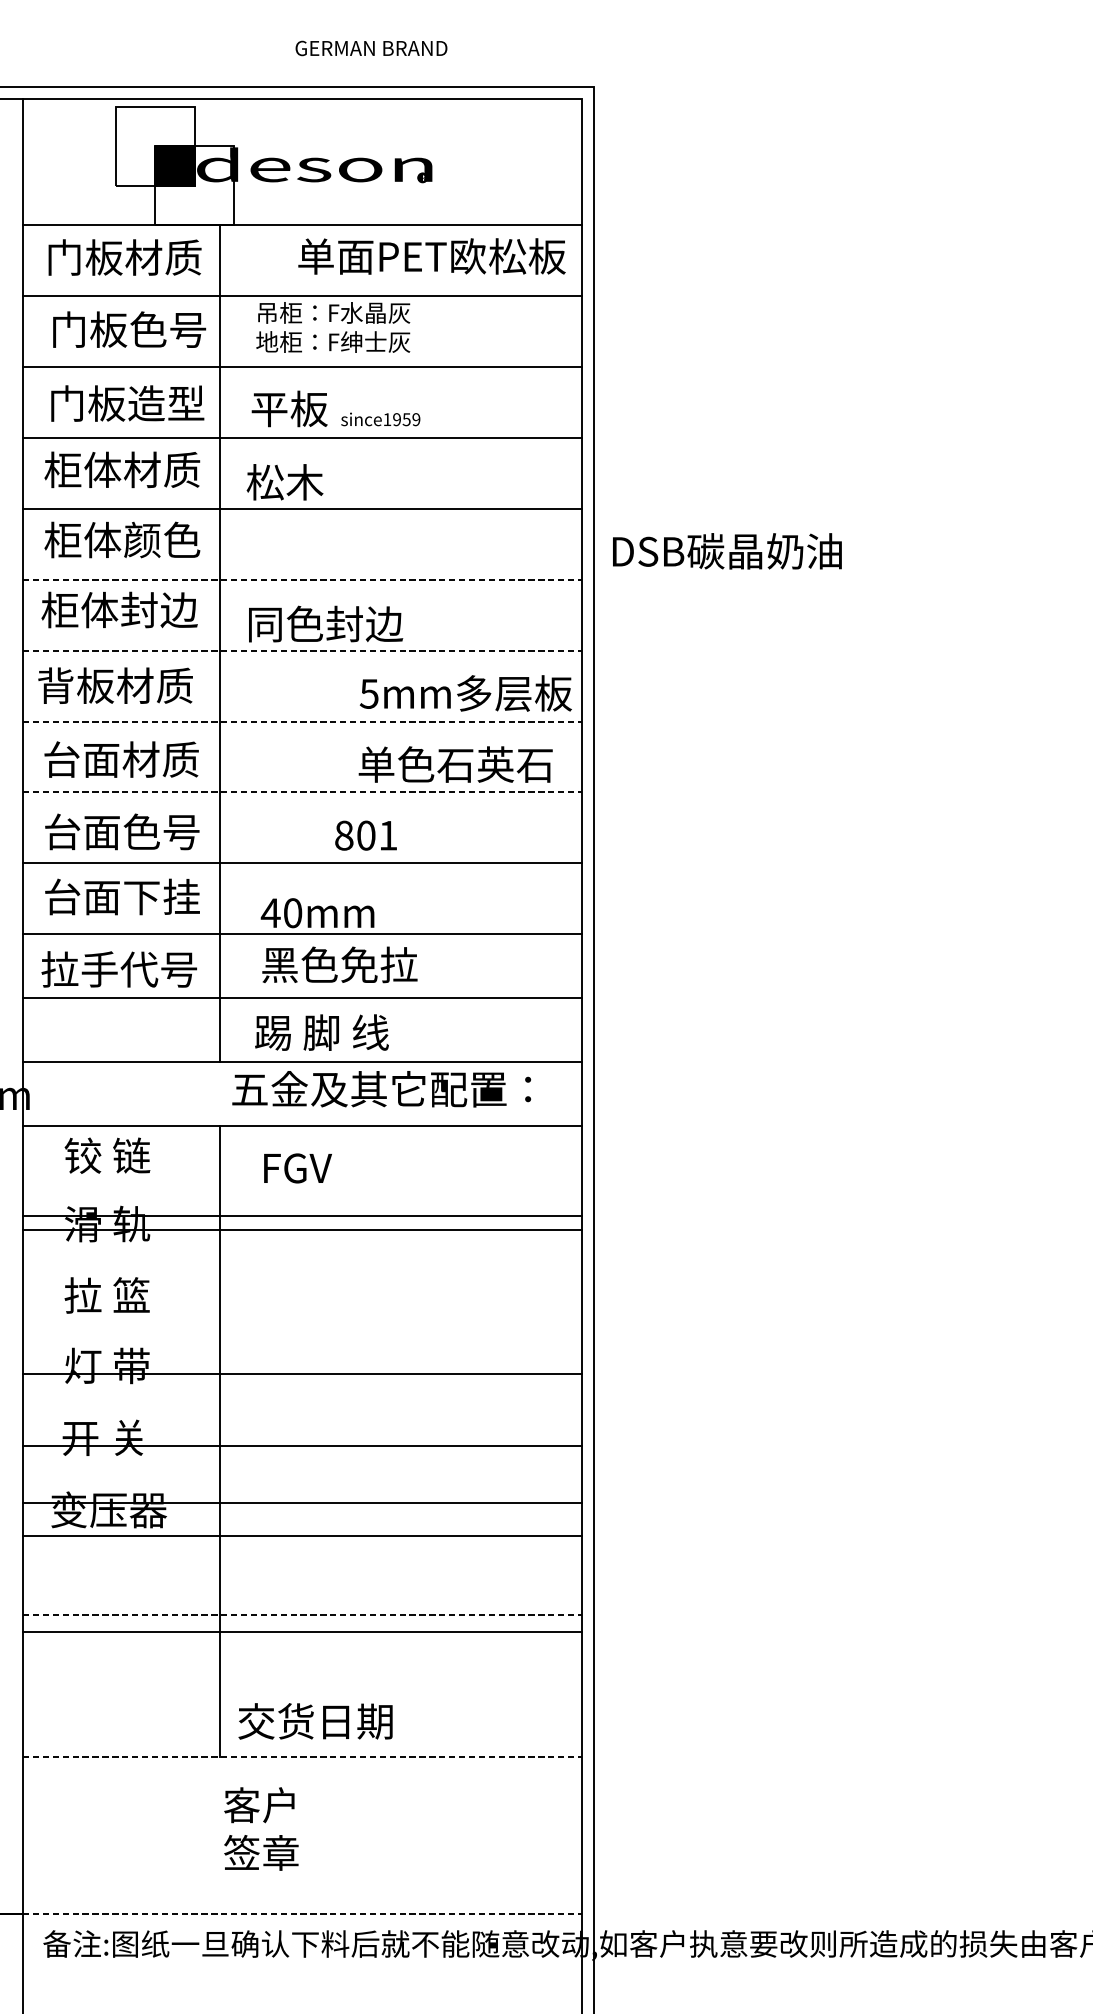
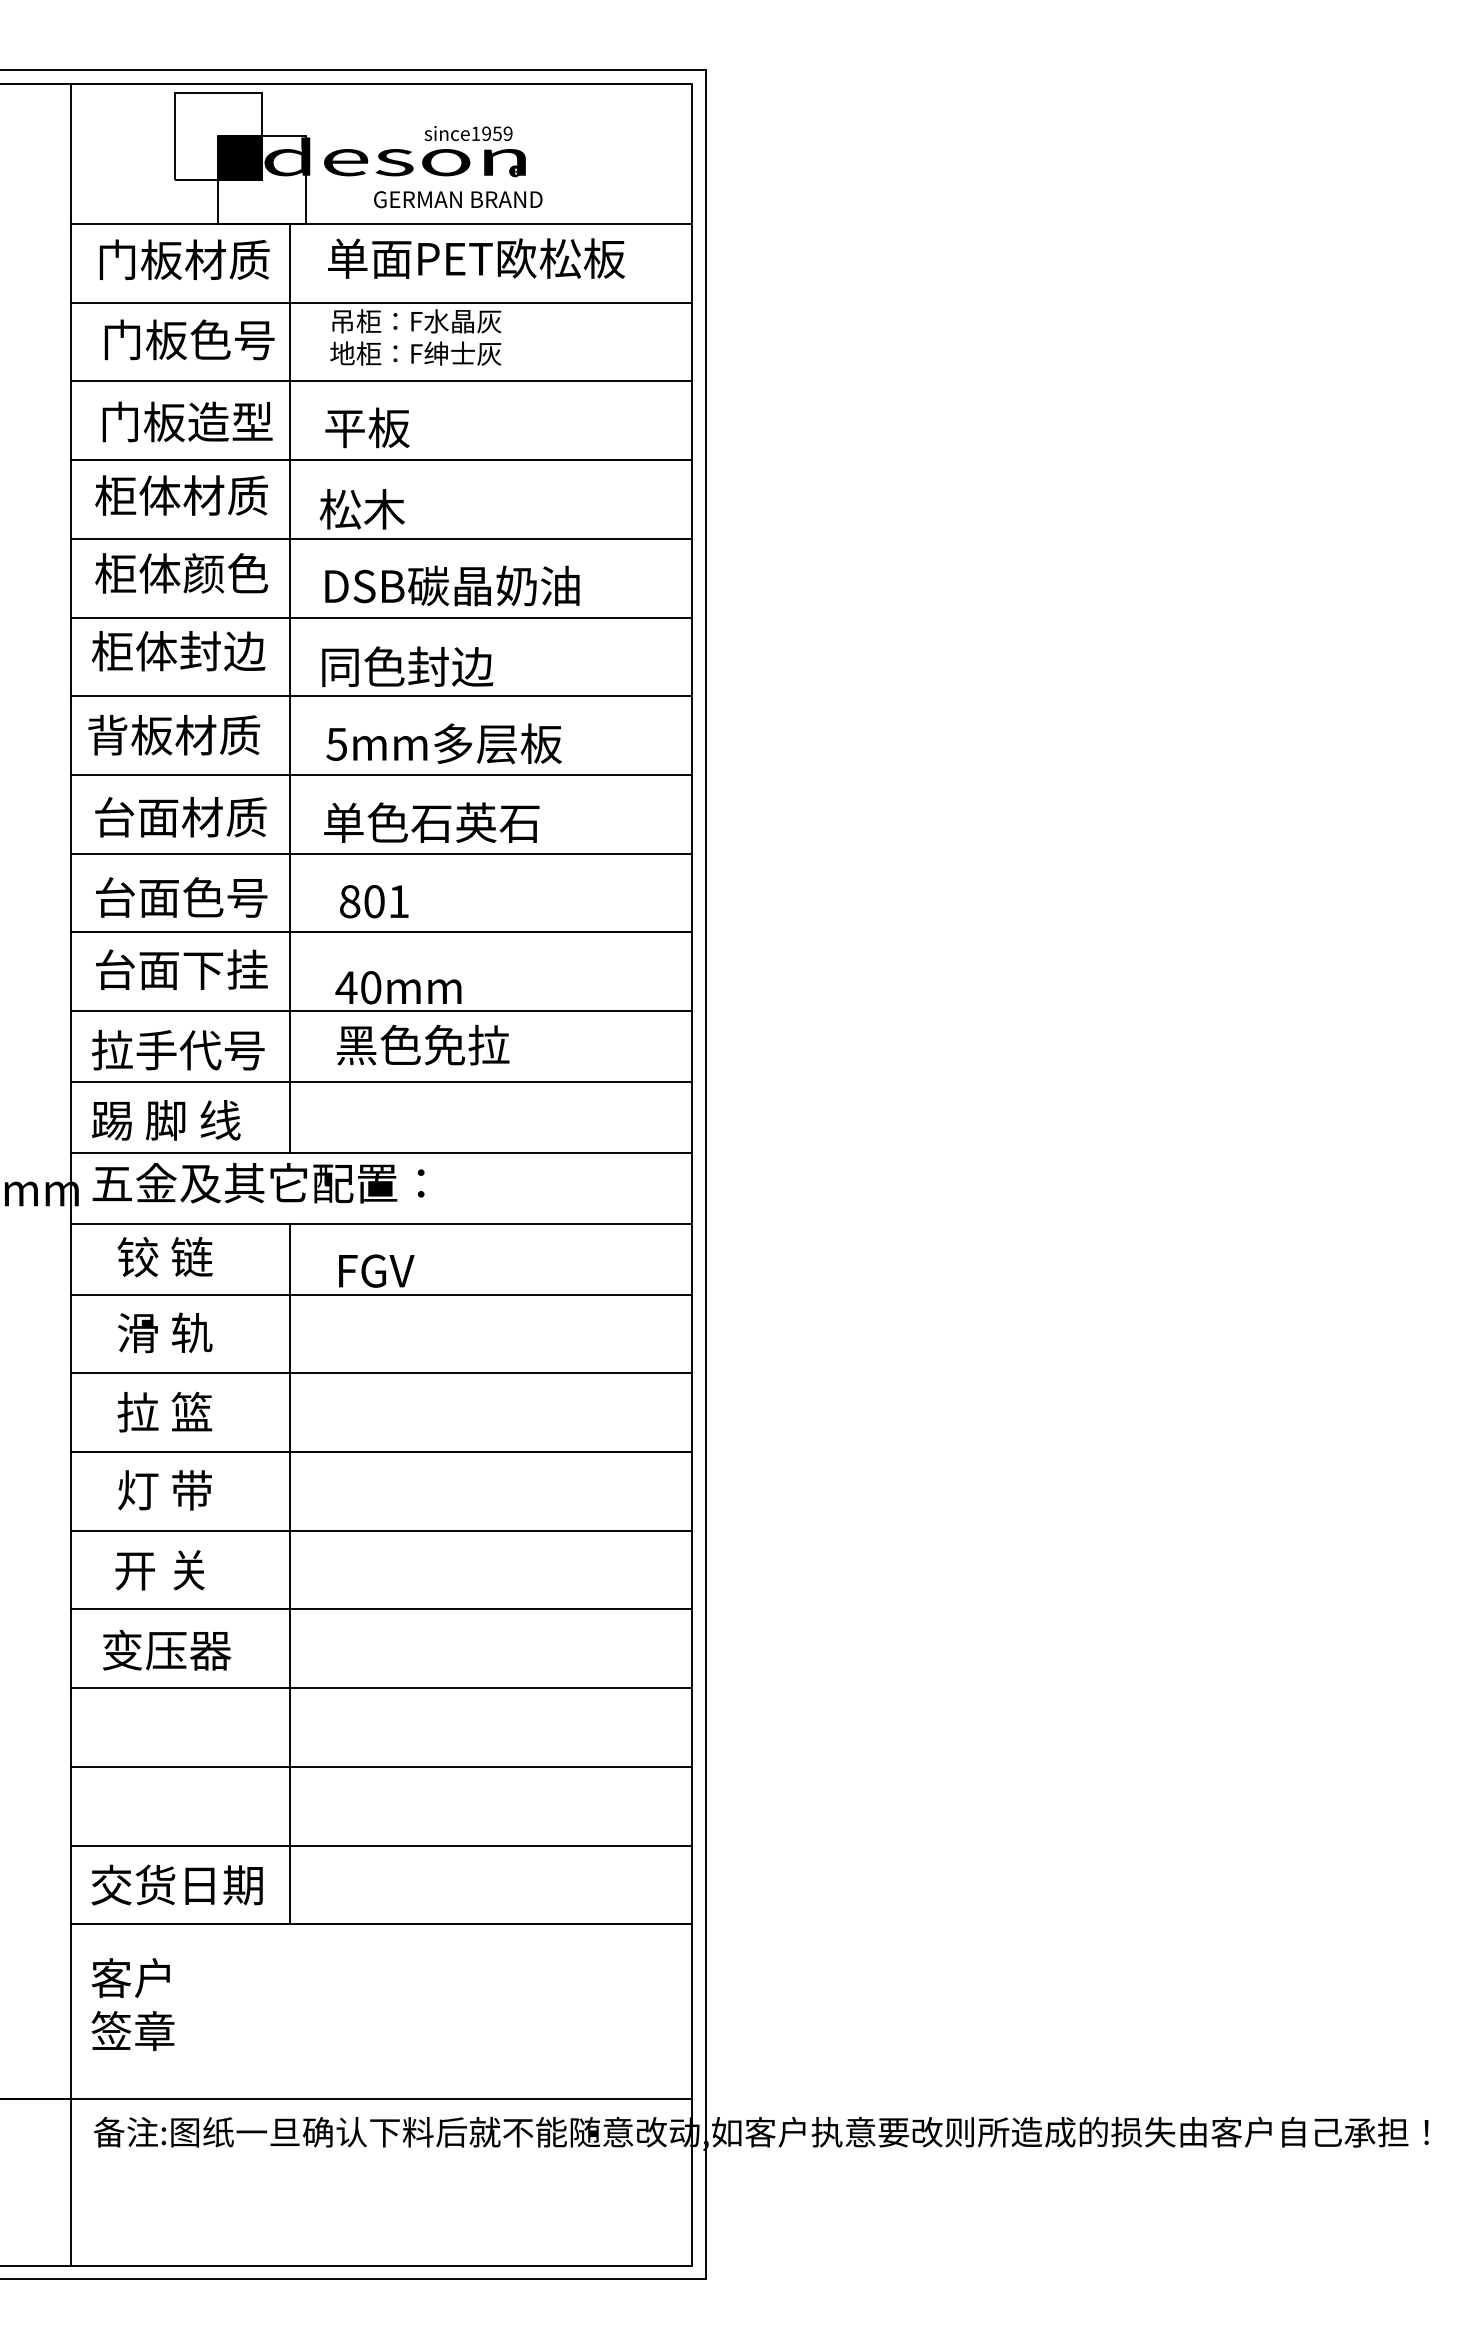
text: (371, 48) -> (458, 199), moved
text: (432, 256) -> (476, 258), moved
text: (380, 419) -> (468, 133), moved
text: (727, 550) -> (452, 585), moved
line: (303, 579) -> (382, 617), dashed -> solid
line: (303, 650) -> (382, 696), dashed -> solid
text: (465, 693) -> (443, 743), moved
line: (303, 721) -> (382, 774), dashed -> solid
text: (455, 764) -> (431, 822), moved
line: (303, 792) -> (382, 853), dashed -> solid
text: (366, 835) -> (374, 901), moved
text: (322, 1032) -> (166, 1120), moved
text: (381, 1089) -> (258, 1183), moved
line: (302, 1216) -> (381, 1373), moved
line: (302, 1230) -> (381, 1294), moved
line: (302, 1374) -> (381, 1452), moved
line: (302, 1446) -> (381, 1530), moved
line: (302, 1502) -> (381, 1688), moved
line: (302, 1536) -> (381, 1609), moved
line: (303, 1614) -> (382, 1766), dashed -> solid
line: (302, 1631) -> (381, 1845), moved
text: (314, 1720) -> (176, 1884), moved
line: (303, 1756) -> (382, 1924), dashed -> solid
text: (260, 1828) -> (132, 2004), moved
line: (303, 1913) -> (382, 2098), dashed -> solid

